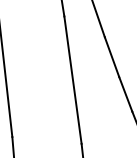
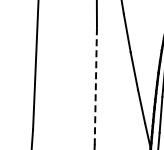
line: (72, 80) -> (95, 86), solid -> dashed

